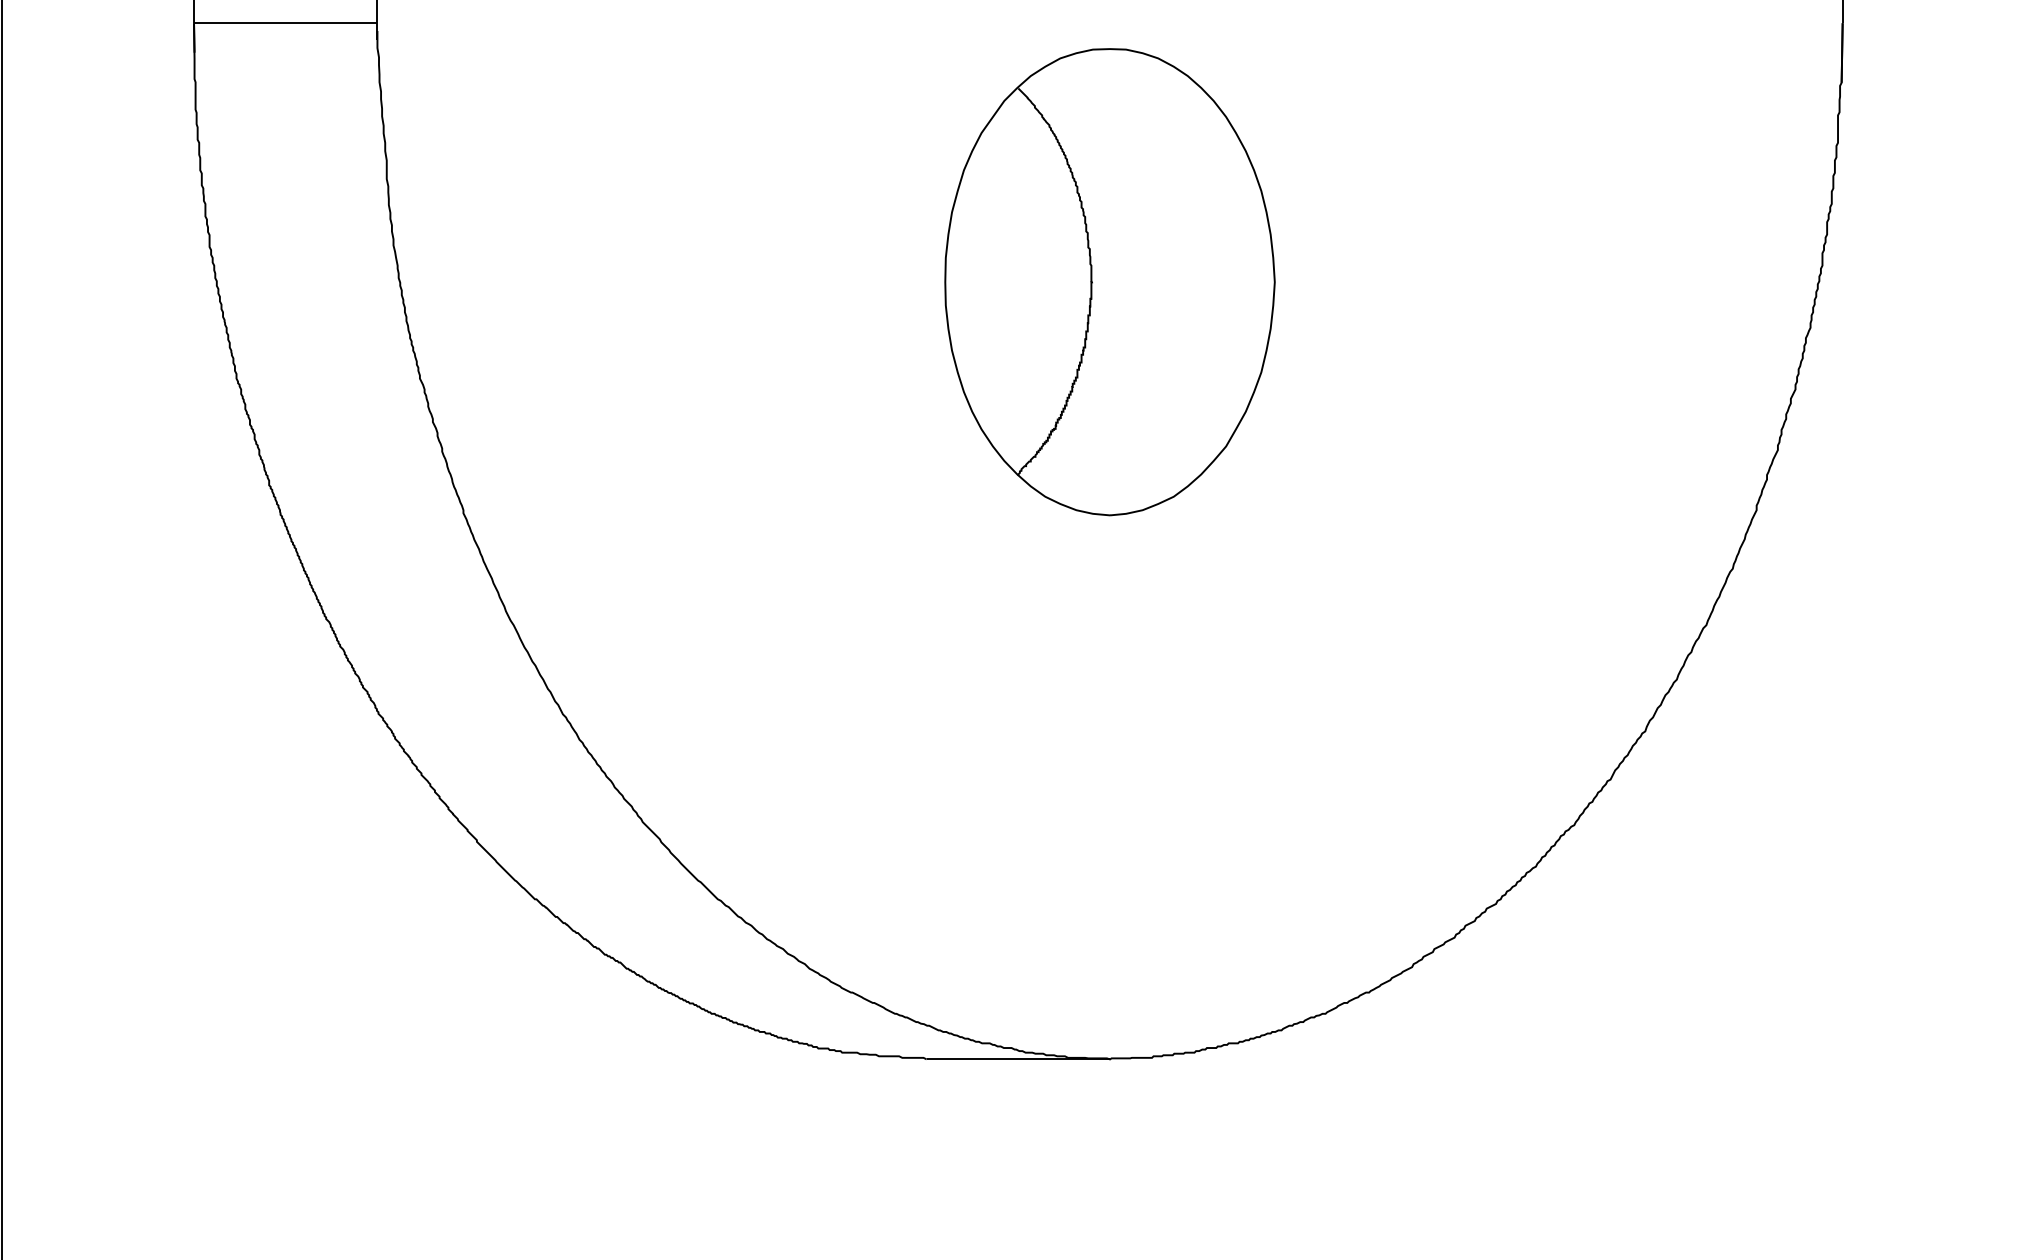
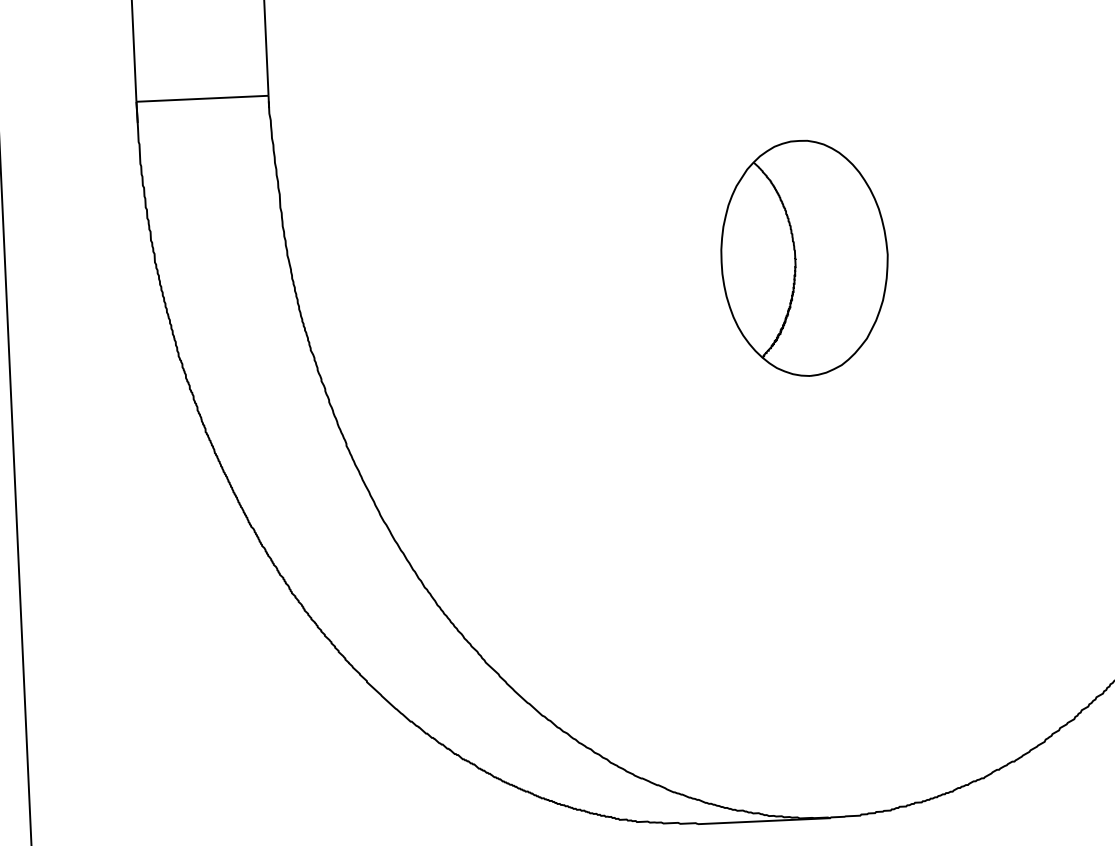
part: (1109, 282) -> (804, 258), size x0.7

